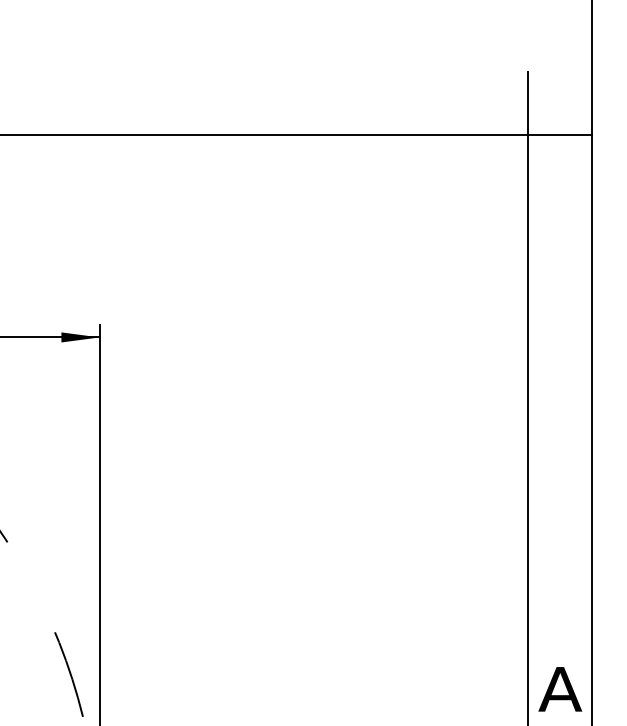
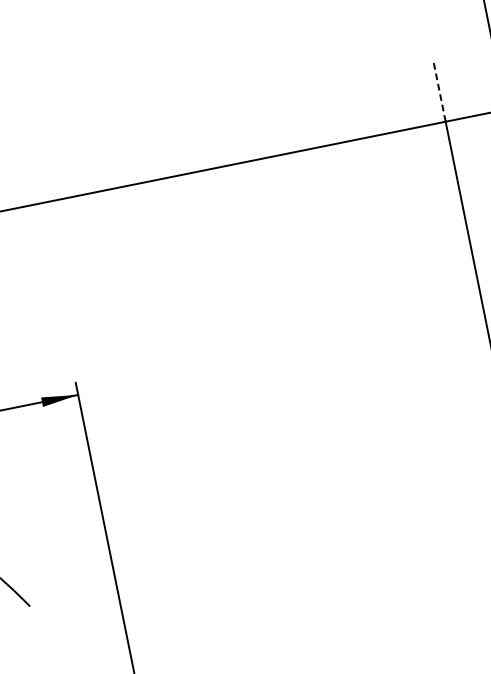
line: (528, 103) -> (439, 91), solid -> dashed

